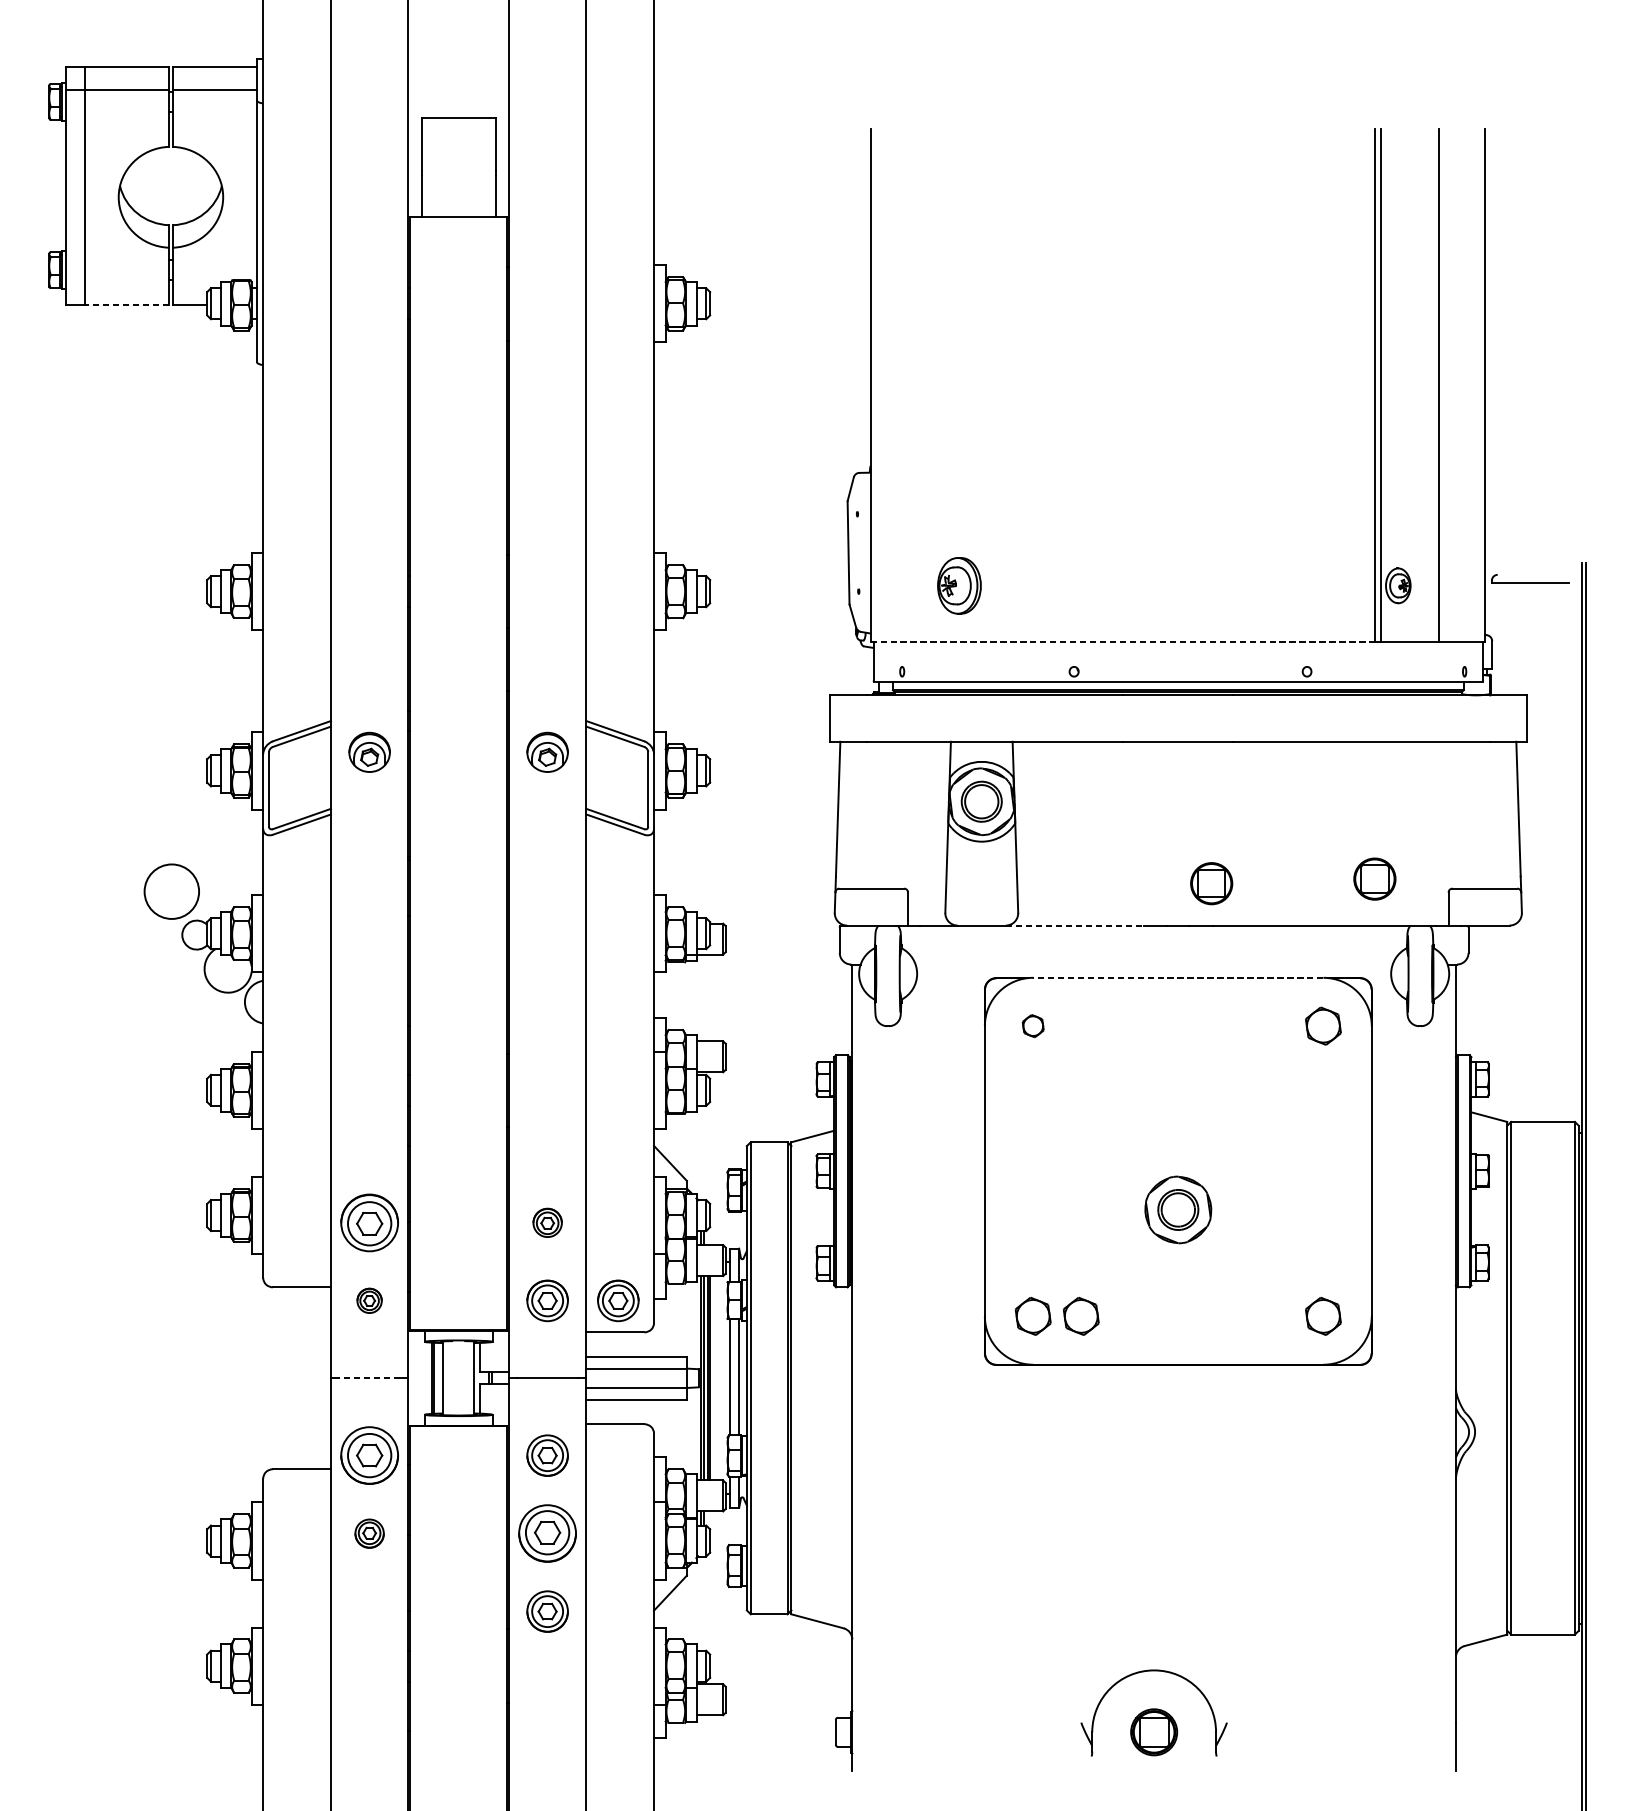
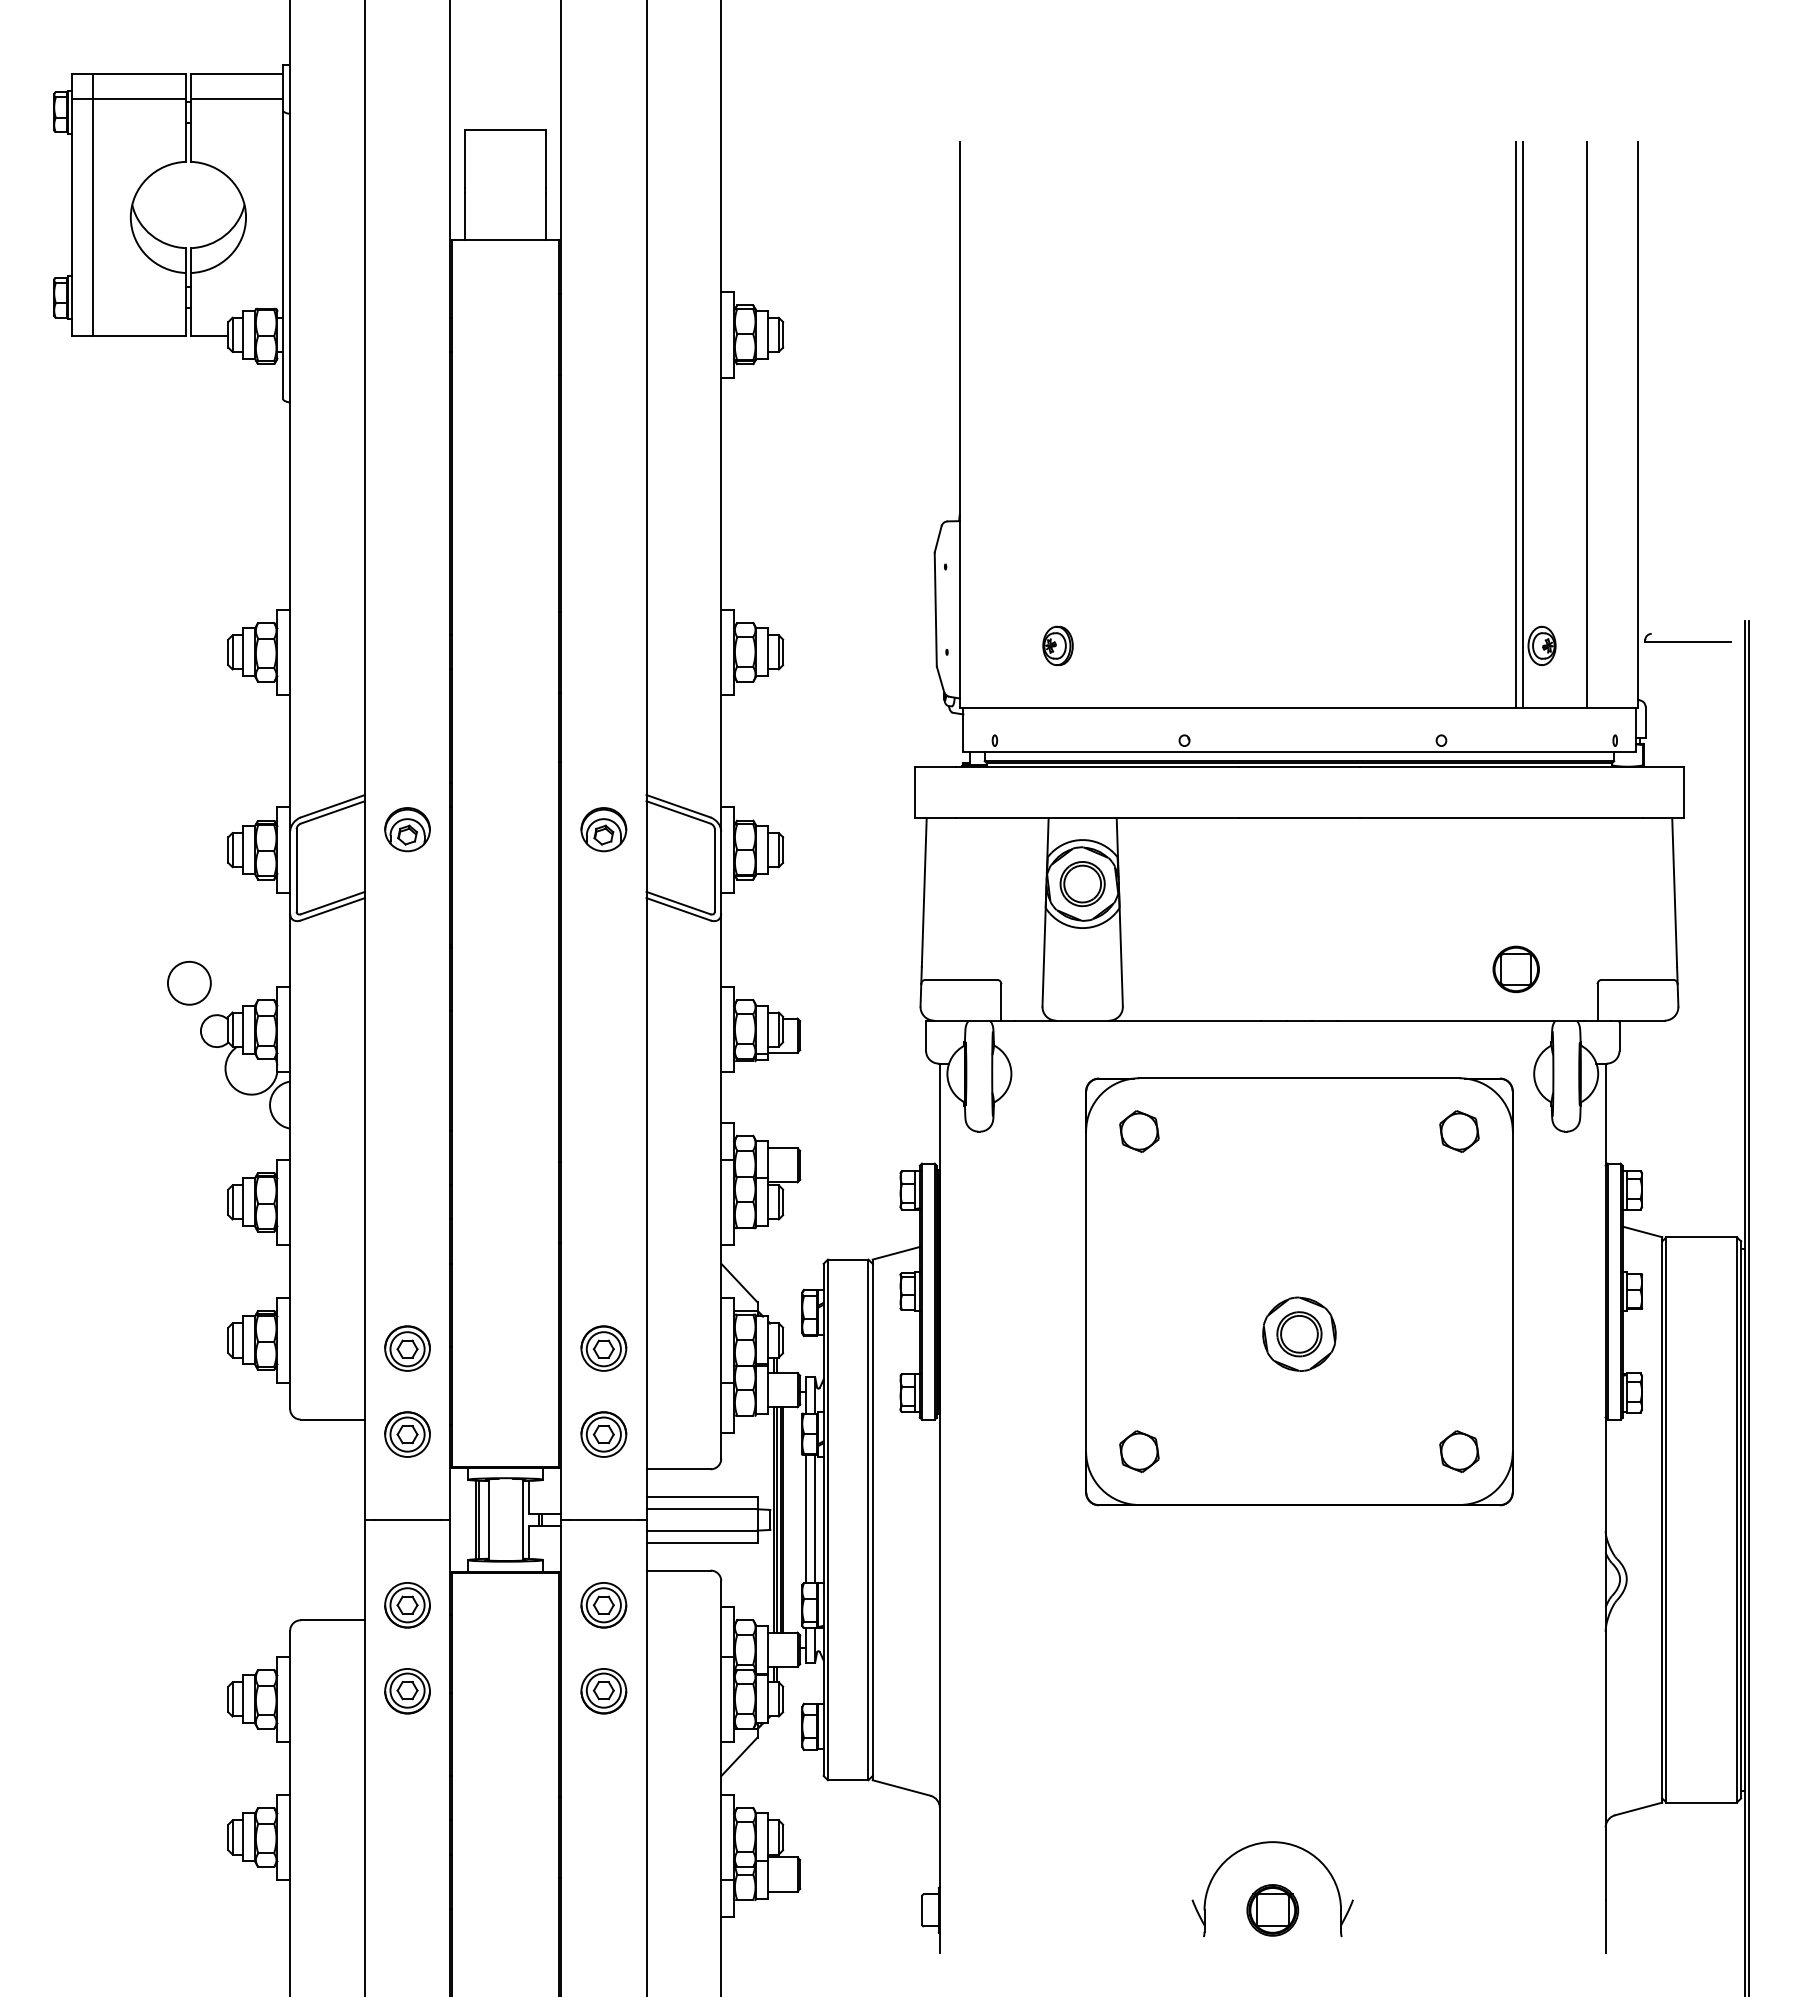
line: (126, 304) -> (139, 335), dashed -> solid
part: (958, 585) -> (1057, 645), size x0.62
line: (1122, 641) -> (1237, 707), dashed -> solid
part: (1211, 883) -> (1335, 974), removed
circle: (171, 890) -> (188, 982), size x0.71
line: (1075, 925) -> (1185, 1020), dashed -> solid
line: (1177, 978) -> (1298, 1078), dashed -> solid
part: (1033, 1026) -> (1139, 1131), size x1.67
part: (369, 1222) -> (407, 1348), size x0.71
part: (547, 1222) -> (603, 1348), size x1.43
part: (369, 1300) -> (407, 1434), size x1.67
part: (618, 1300) -> (681, 1434), removed
part: (1081, 1316) -> (1192, 1451), removed
line: (369, 1377) -> (407, 1519), dashed -> solid
part: (369, 1455) -> (407, 1605), size x0.71
part: (369, 1533) -> (407, 1691), size x1.43
part: (547, 1533) -> (603, 1691), size x0.71
part: (547, 1611) -> (603, 1777), removed

